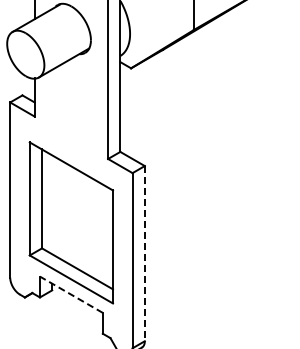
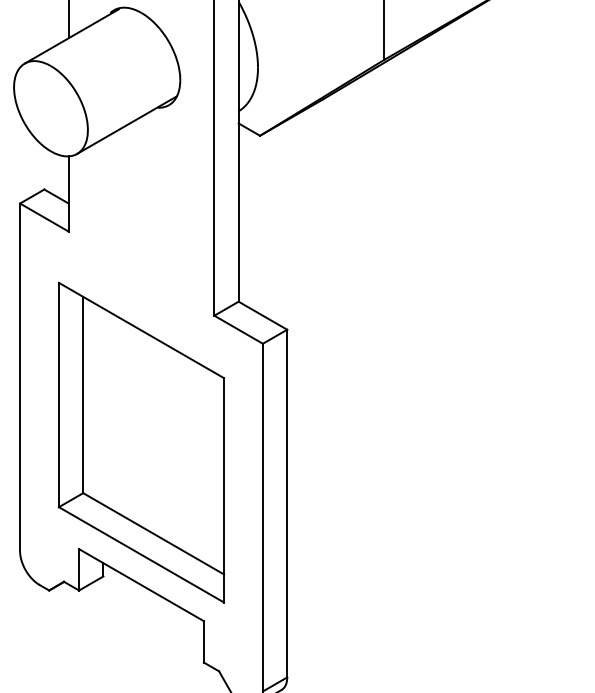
line: (144, 253) -> (286, 503), dashed -> solid
line: (70, 294) -> (139, 584), dashed -> solid

